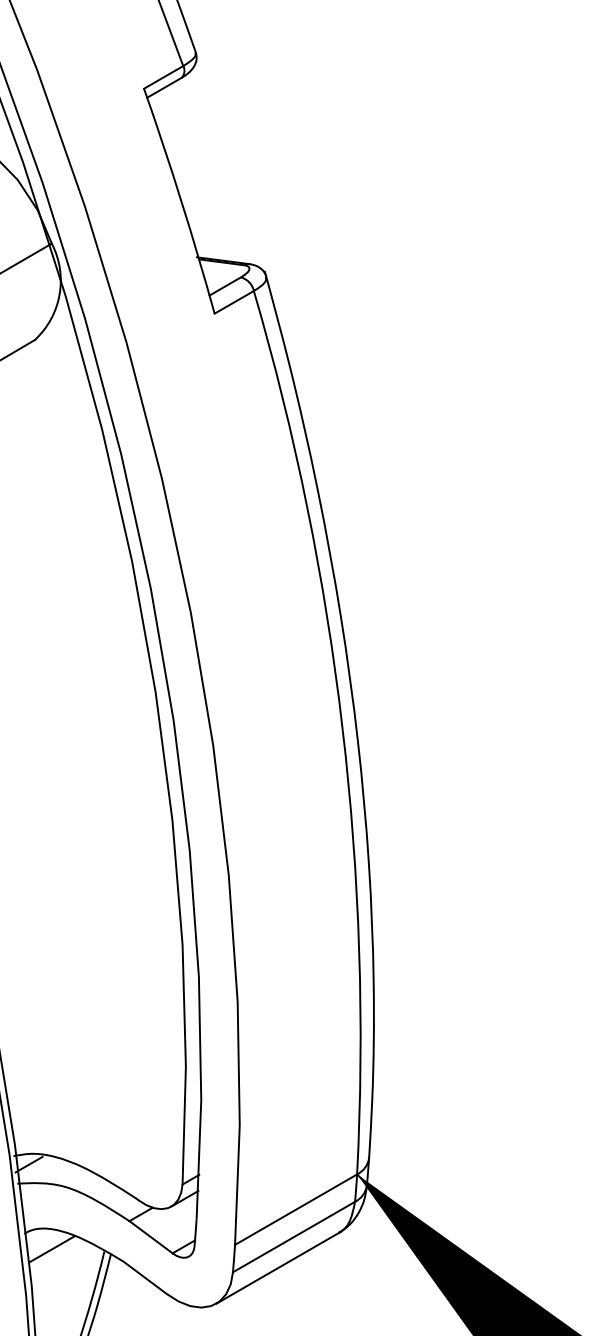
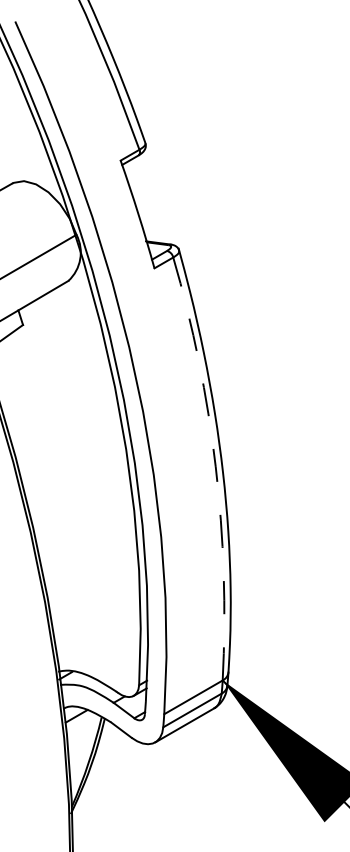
arc: (342, 727) -> (215, 466), solid -> dashed

